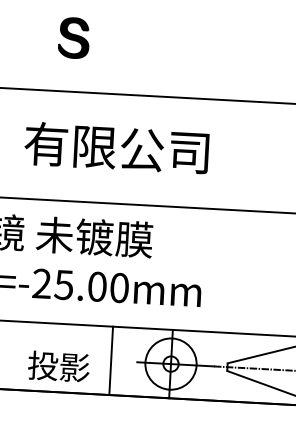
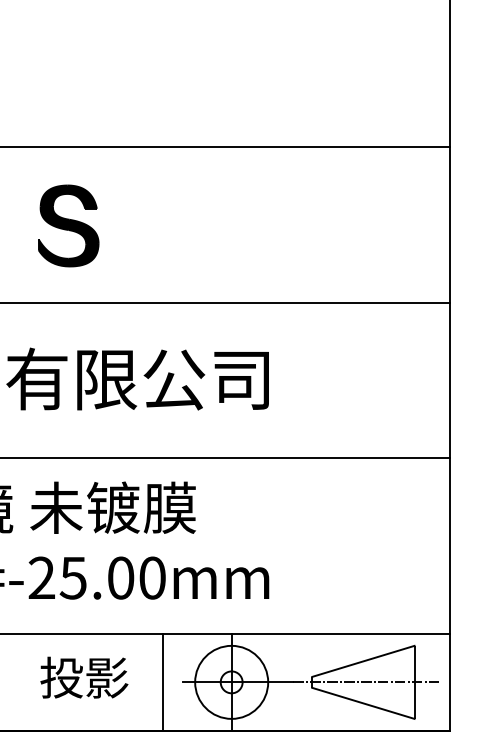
part: (74, 37) -> (68, 225), size x1.43
line: (111, 360) -> (163, 682), moved
text: (59, 366) -> (84, 677), moved

